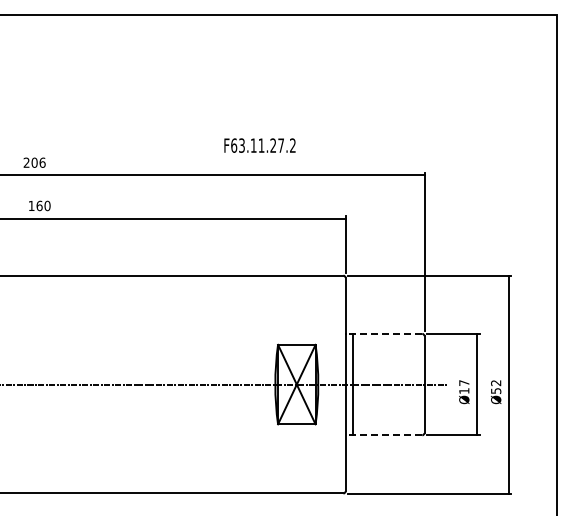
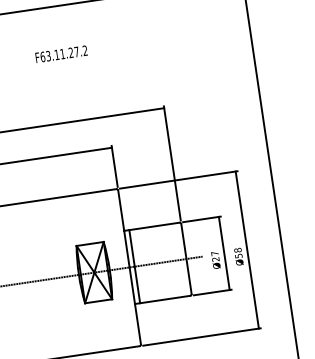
text: (259, 145) -> (61, 54), moved
line: (383, 333) -> (151, 226), dashed -> solid
text: (496, 383) -> (238, 250), Ø52 -> Ø58
text: (464, 391) -> (216, 259), Ø17 -> Ø27
line: (383, 435) -> (162, 300), dashed -> solid

